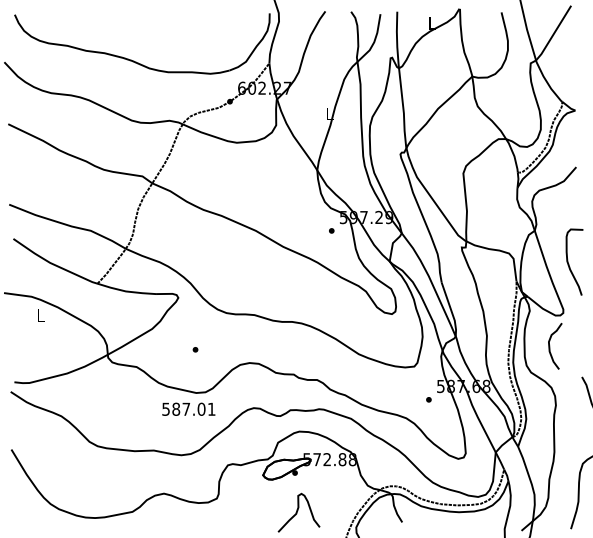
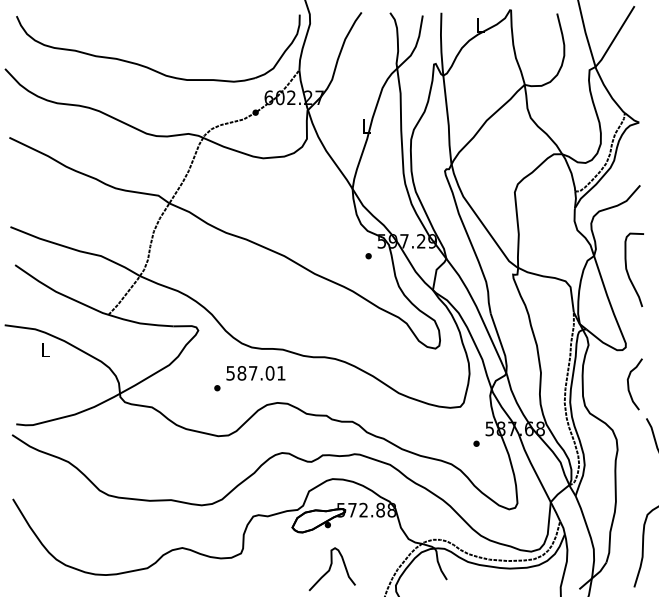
curve: (569, 263) -> (628, 271), moved
curve: (550, 346) -> (629, 384), moved
text: (188, 409) -> (255, 373), moved

